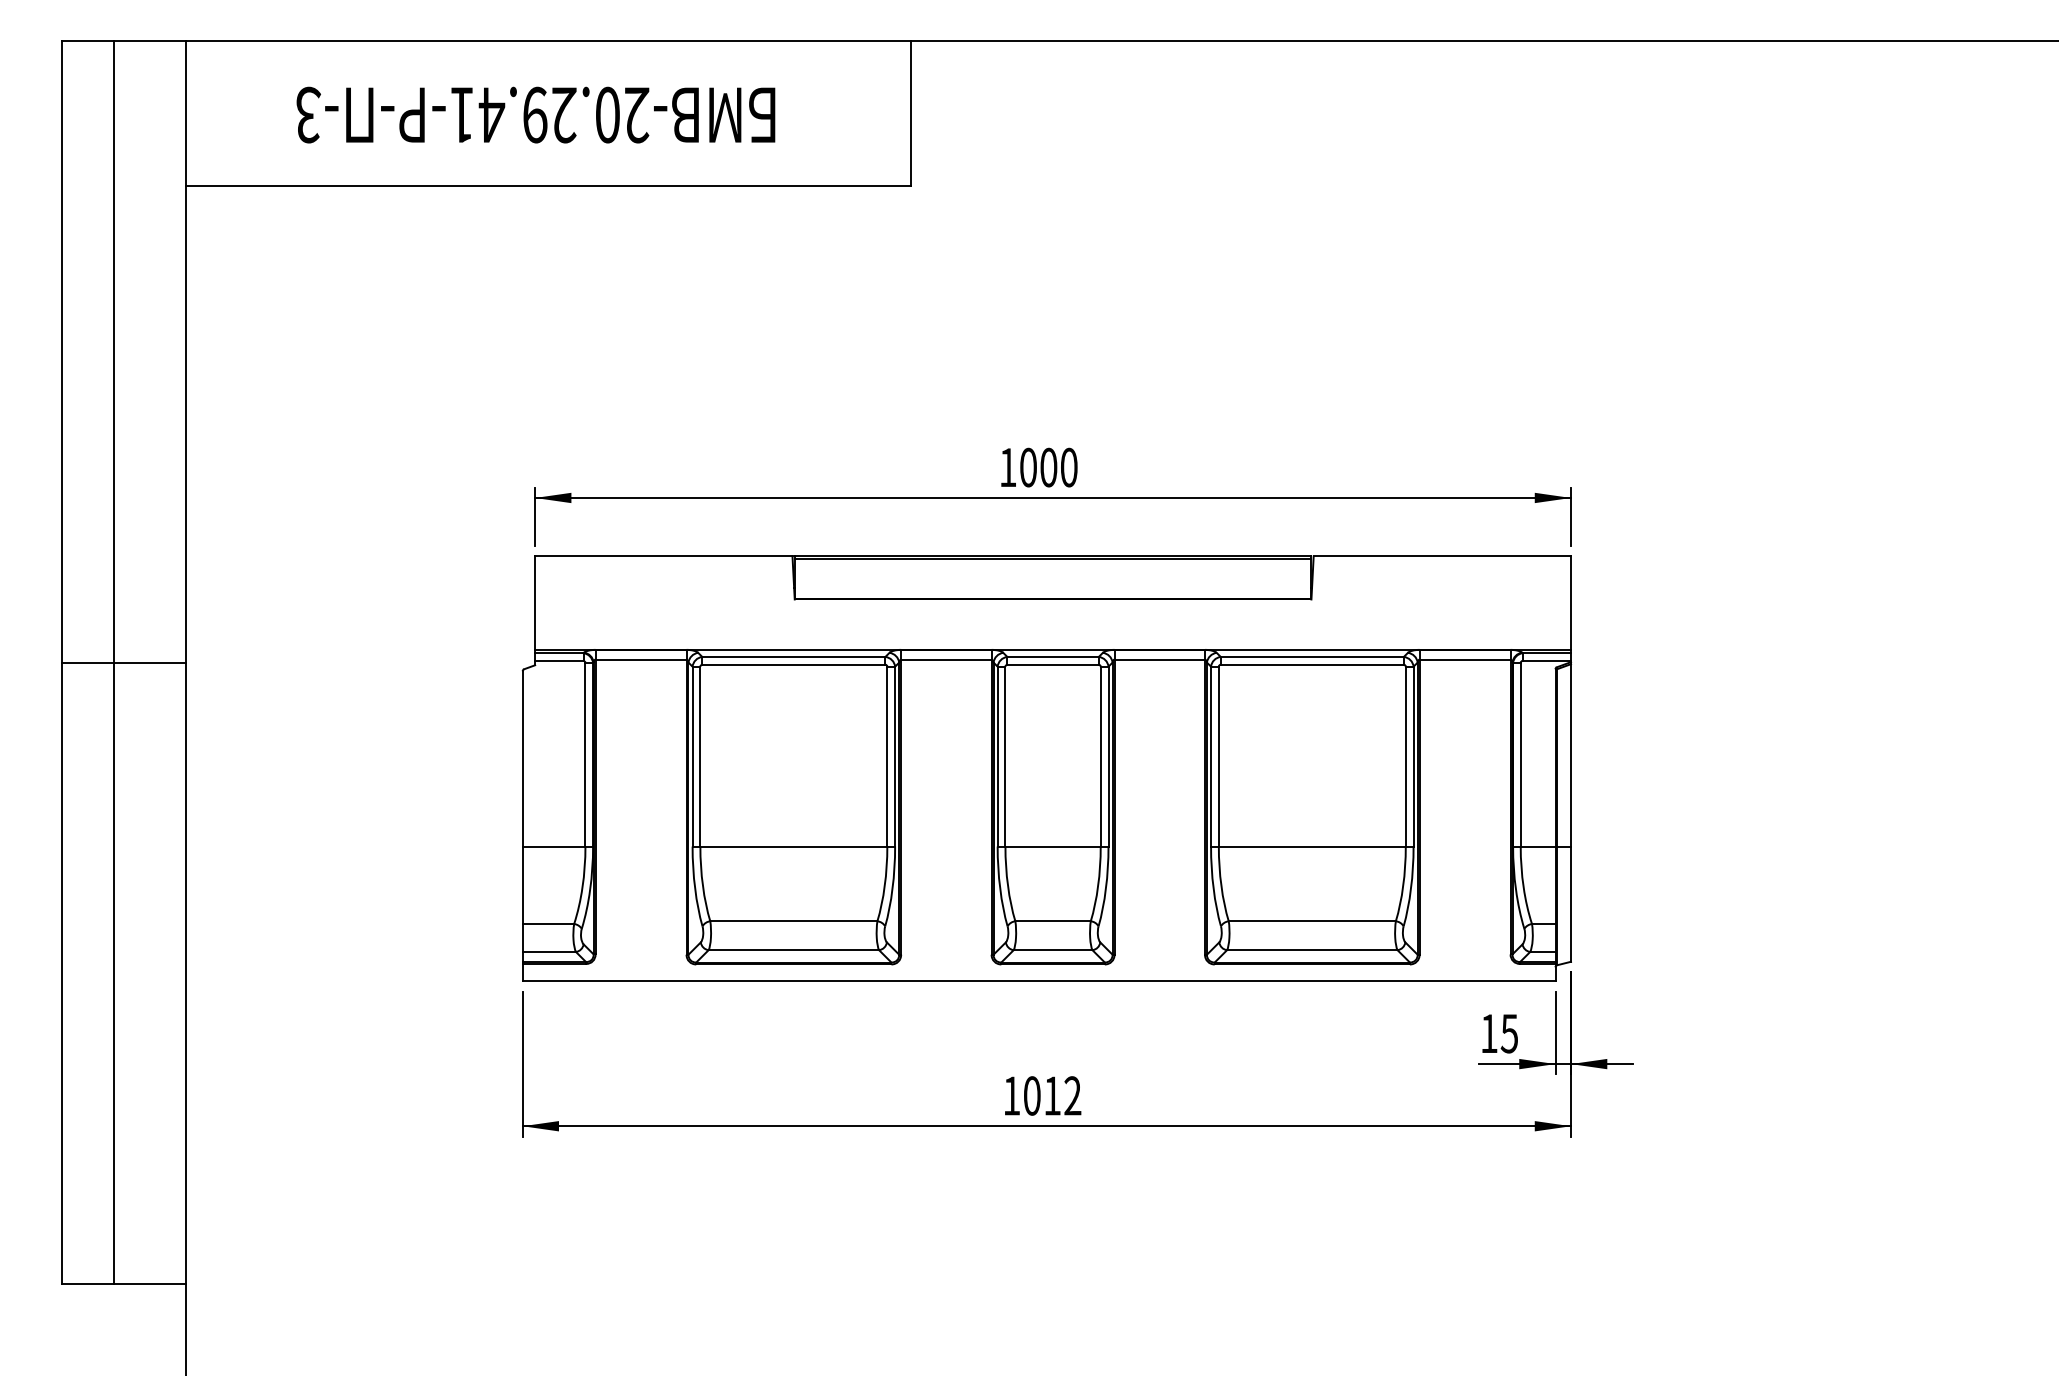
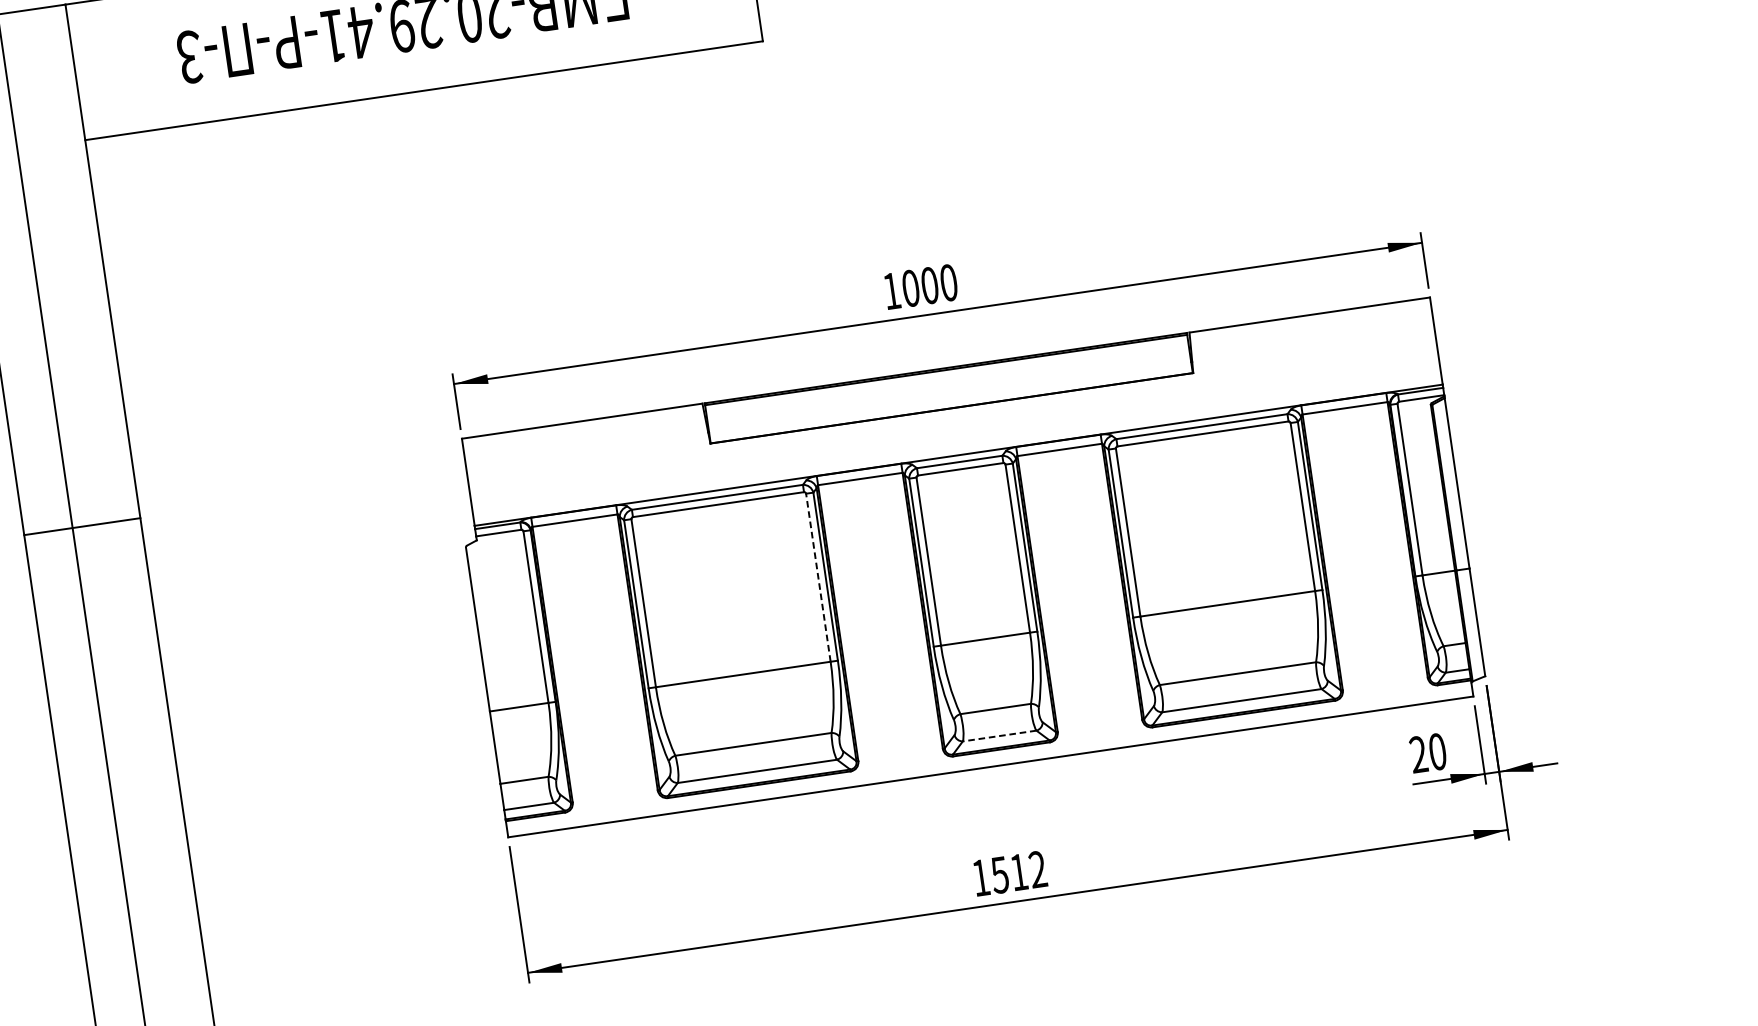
line: (123, 662) -> (81, 526), moved
line: (887, 756) -> (818, 577), solid -> dashed
line: (1052, 950) -> (999, 736), solid -> dashed
text: (1499, 1033) -> (1428, 753), 15 -> 20
text: (1031, 1095) -> (999, 874), 1012 -> 1512

